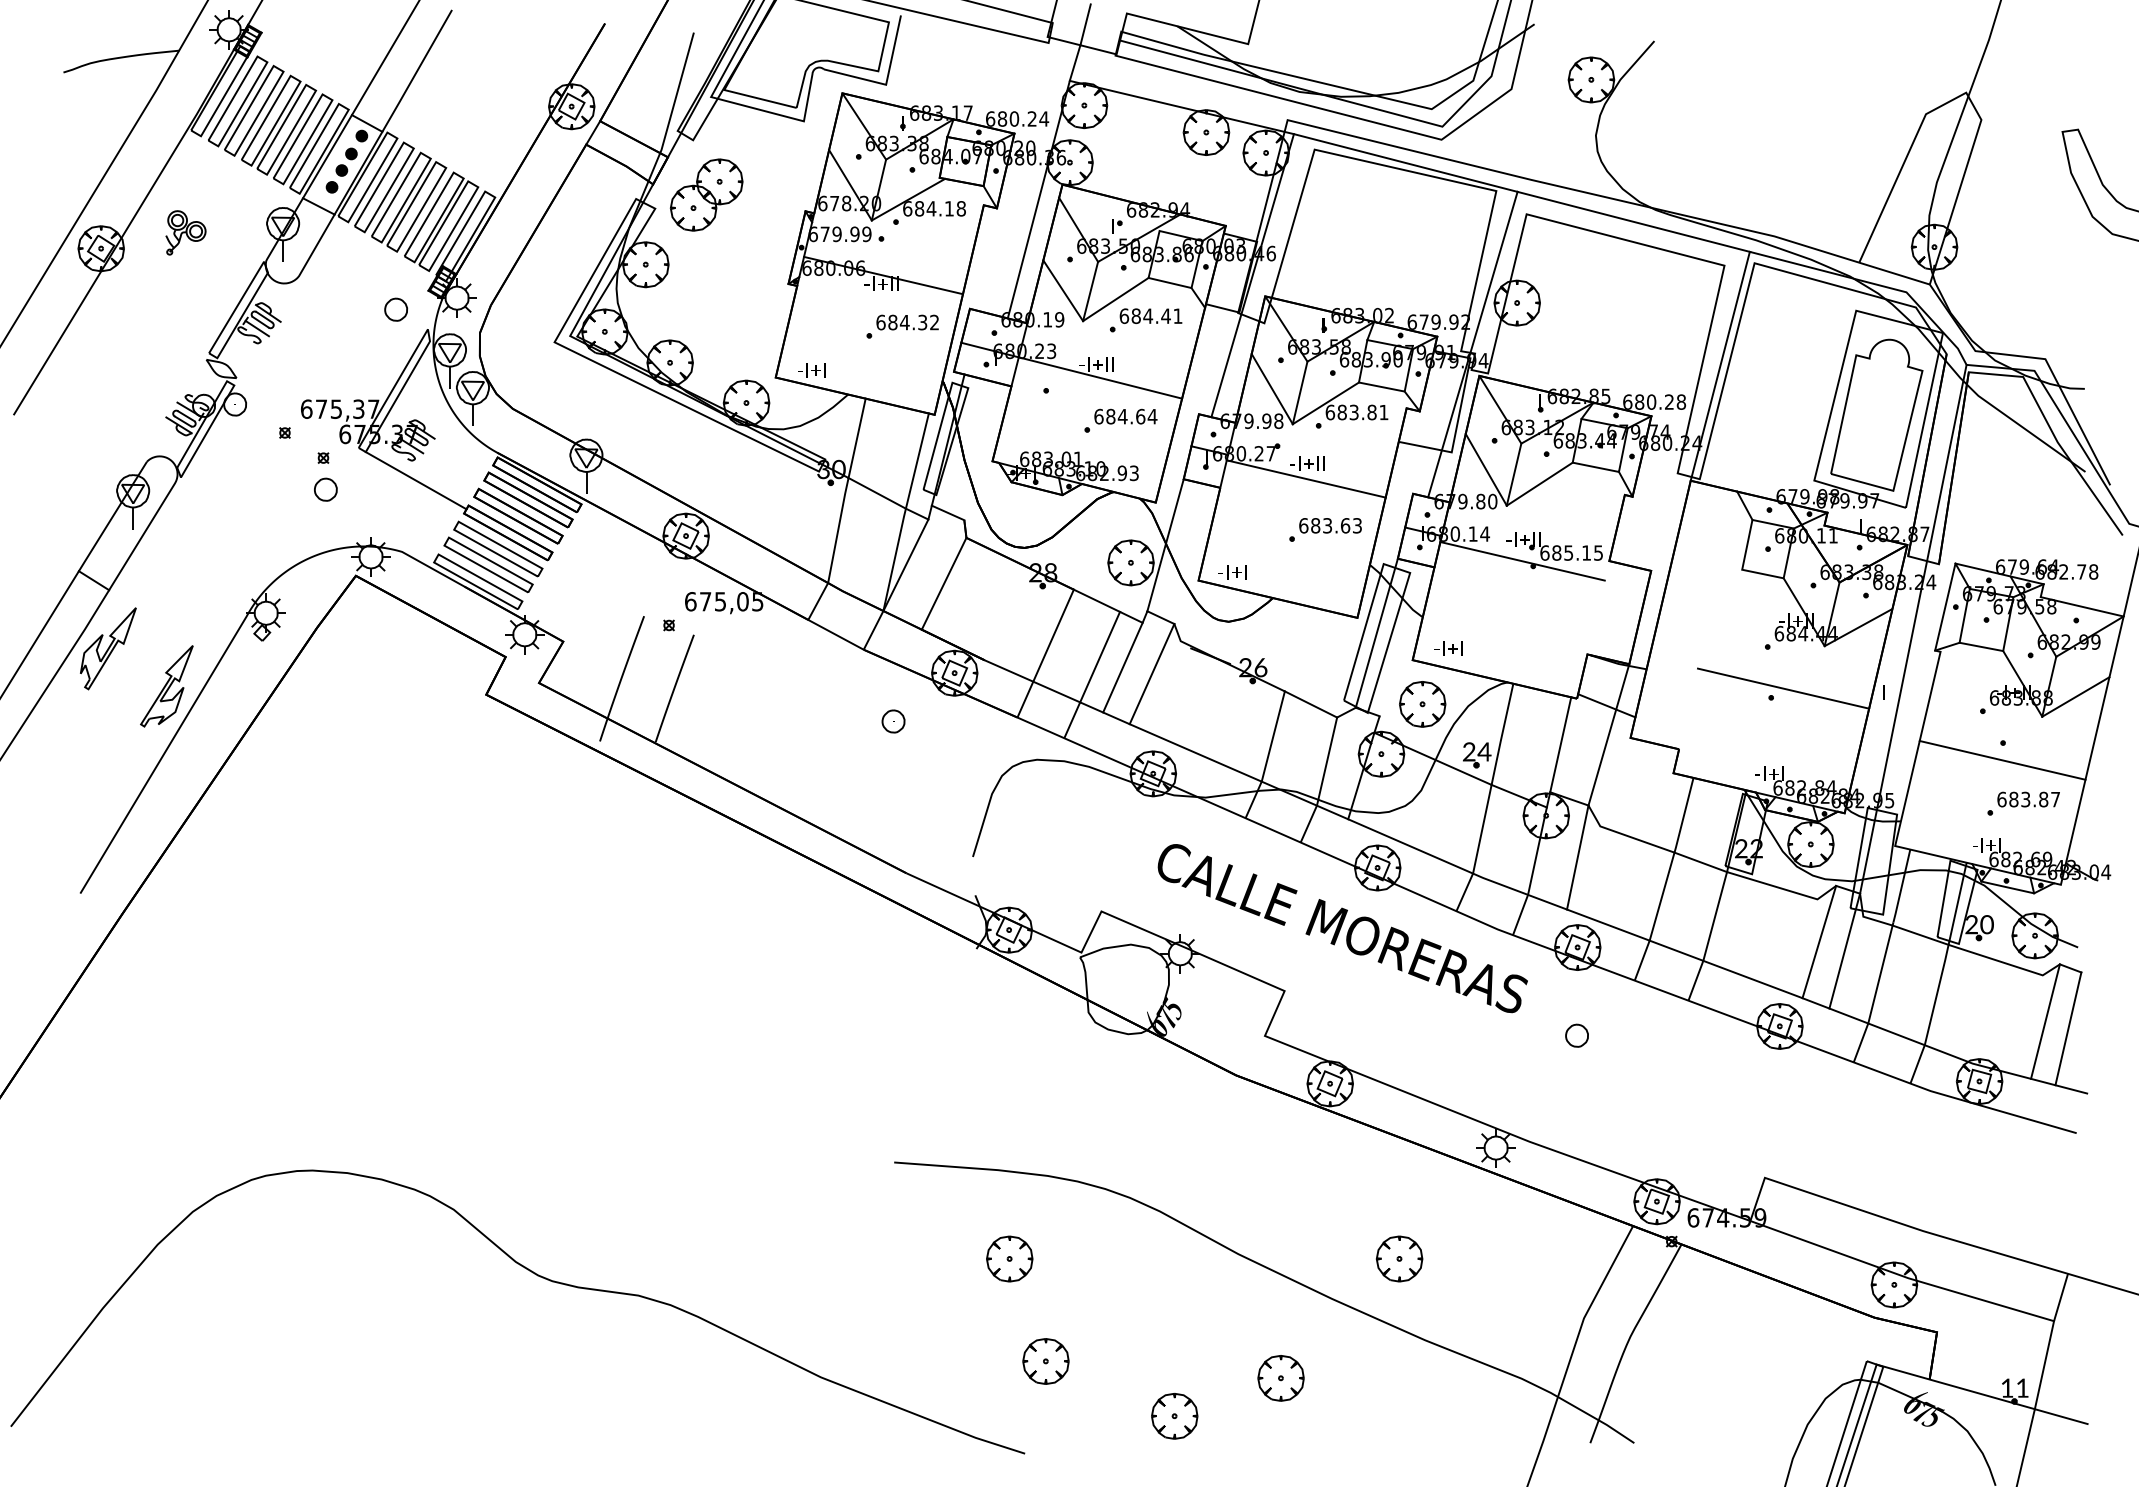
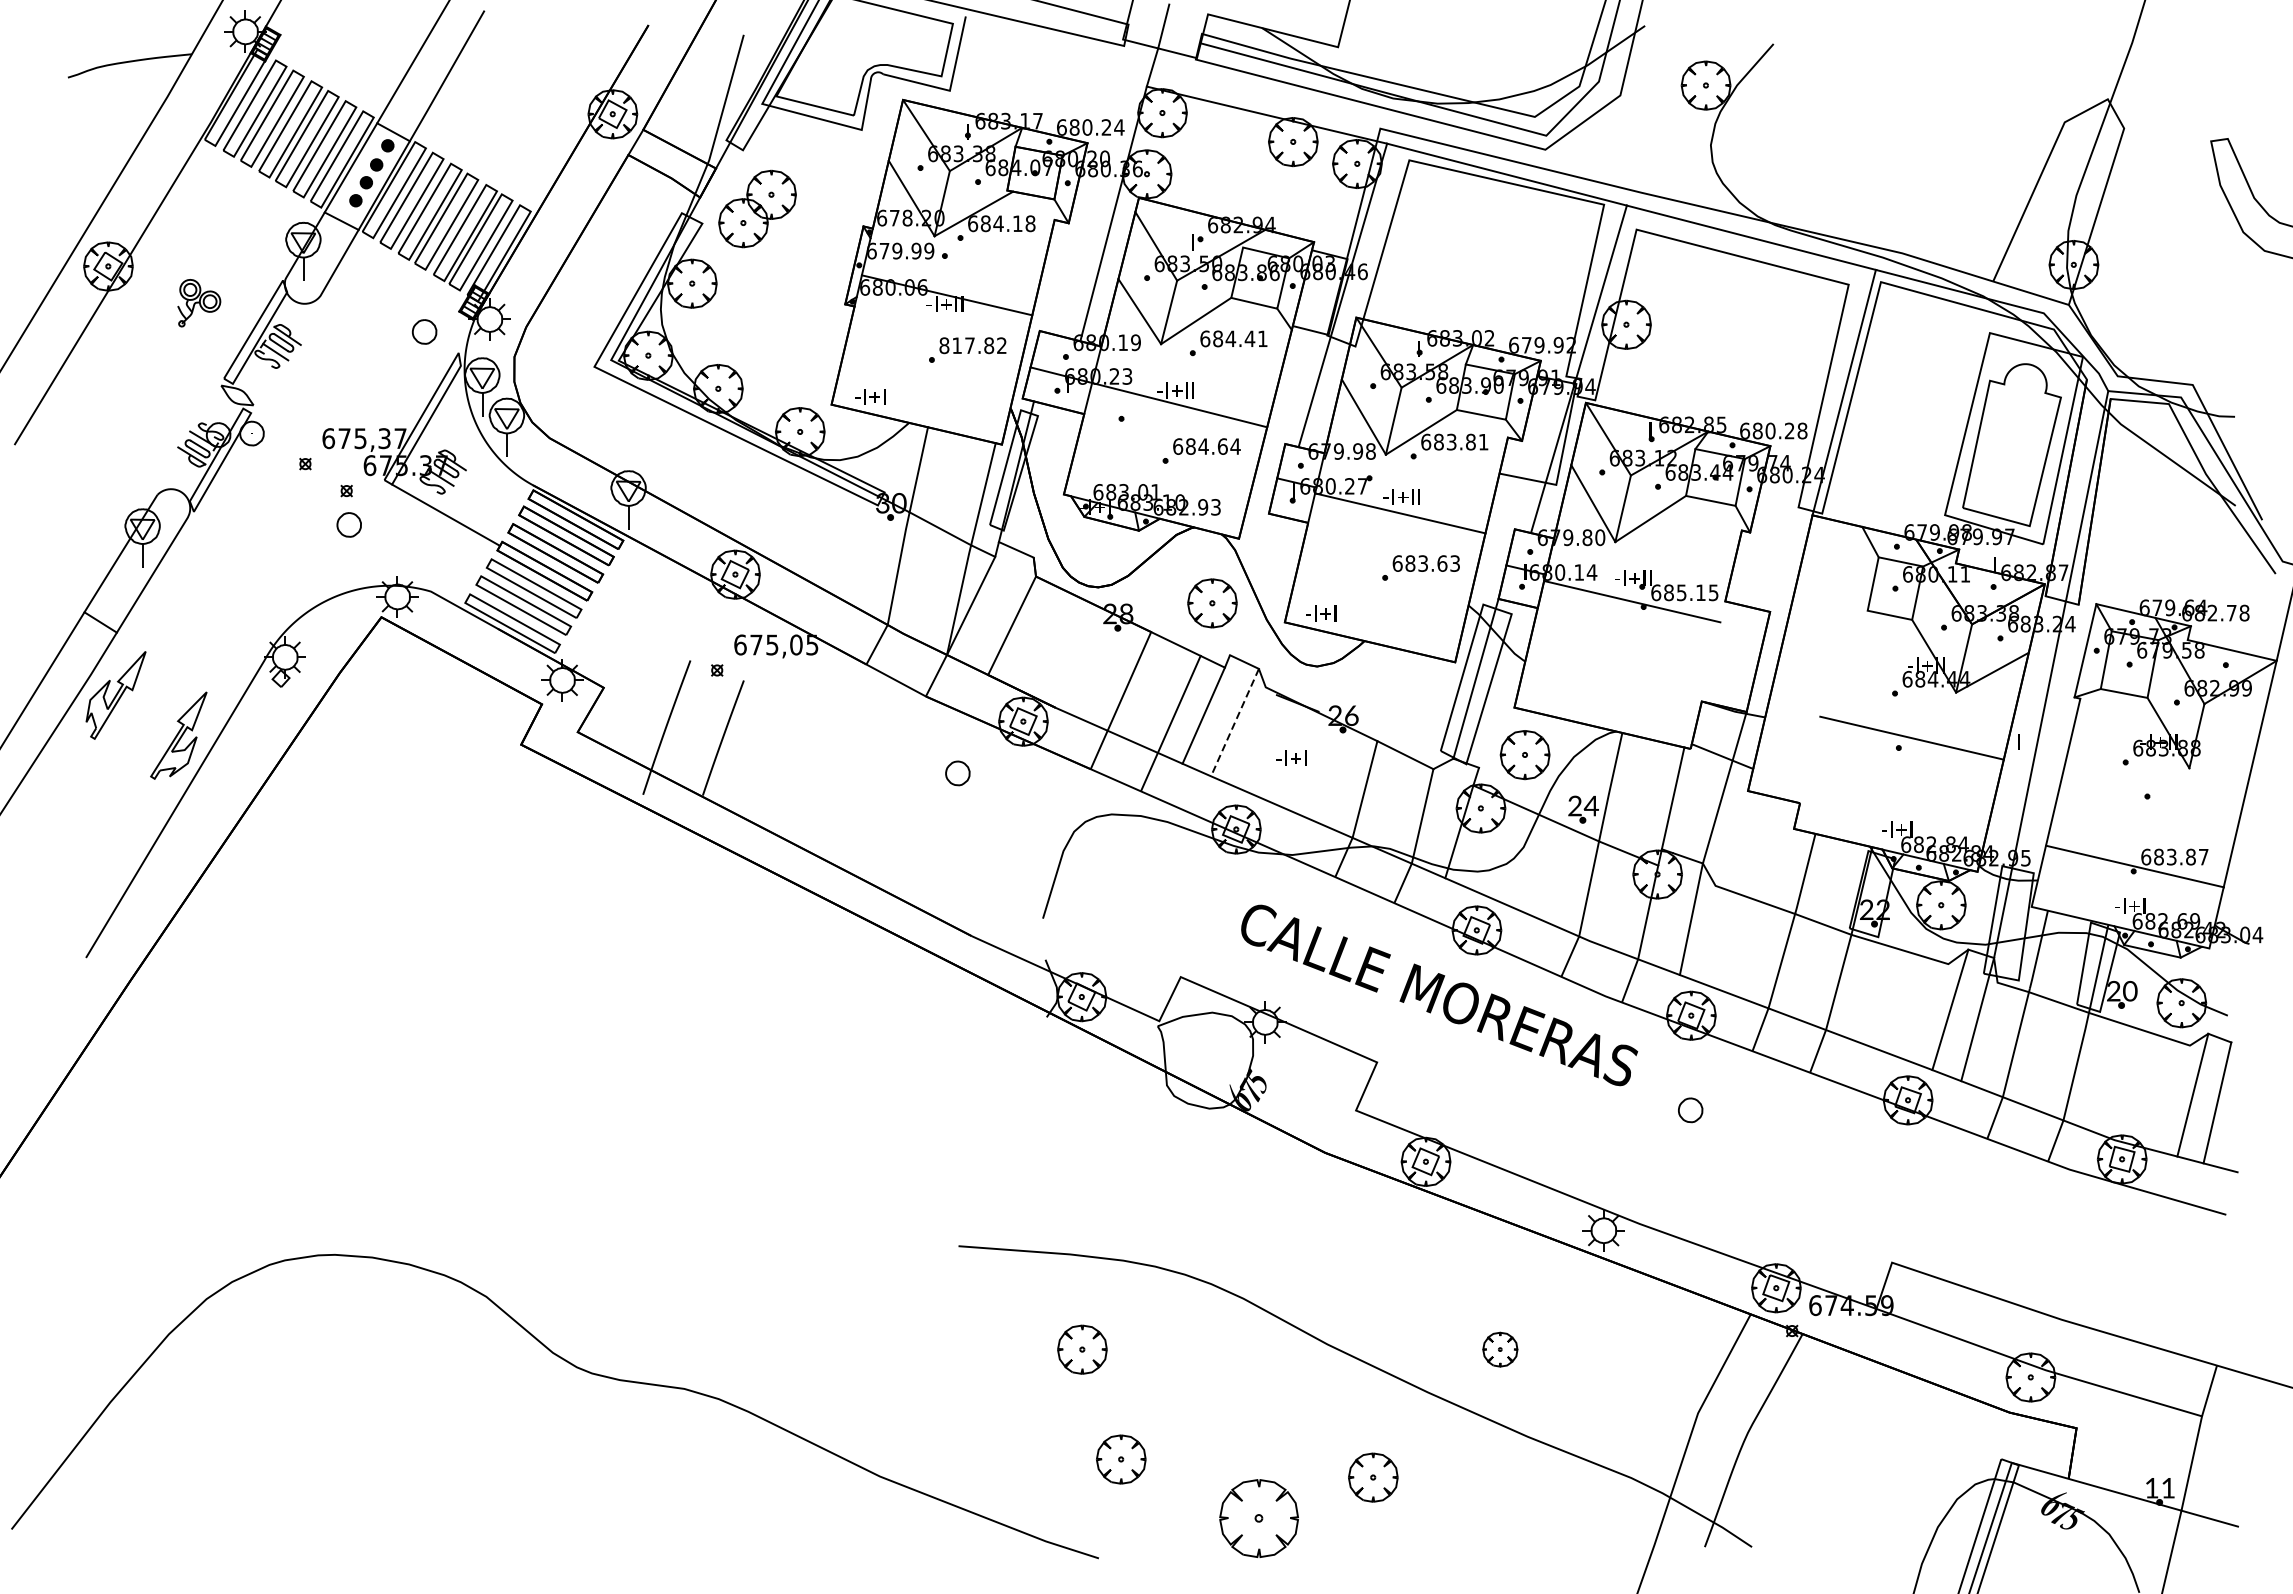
part: (185, 232) -> (198, 302), moved
text: (901, 322) -> (966, 345), 684.32 -> 817.82
line: (1165, 545) -> (1249, 584), removed
text: (1448, 648) -> (1291, 758), moved
line: (1152, 674) -> (1235, 723), solid -> dashed
line: (2075, 696) -> (2225, 746), removed
line: (2002, 760) -> (2134, 866), moved
part: (1399, 1258) -> (1500, 1349), size x0.7
part: (1174, 1415) -> (1259, 1517), size x1.6

